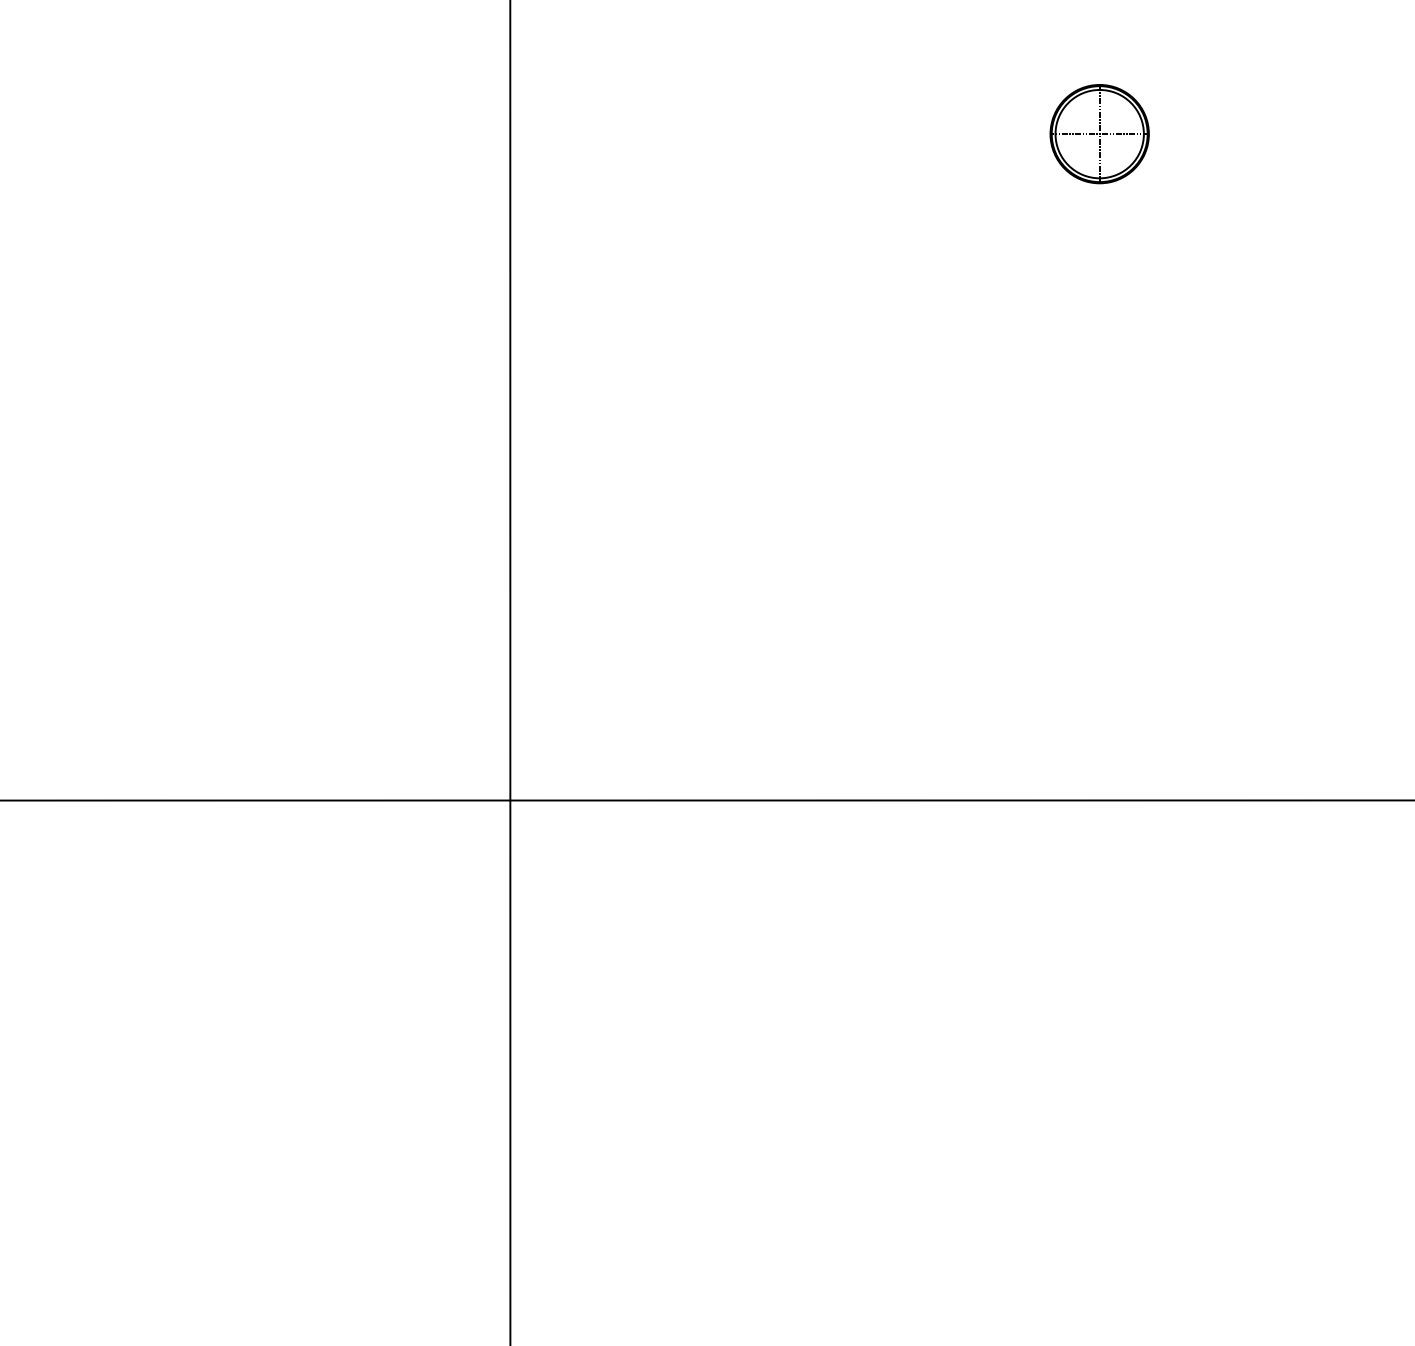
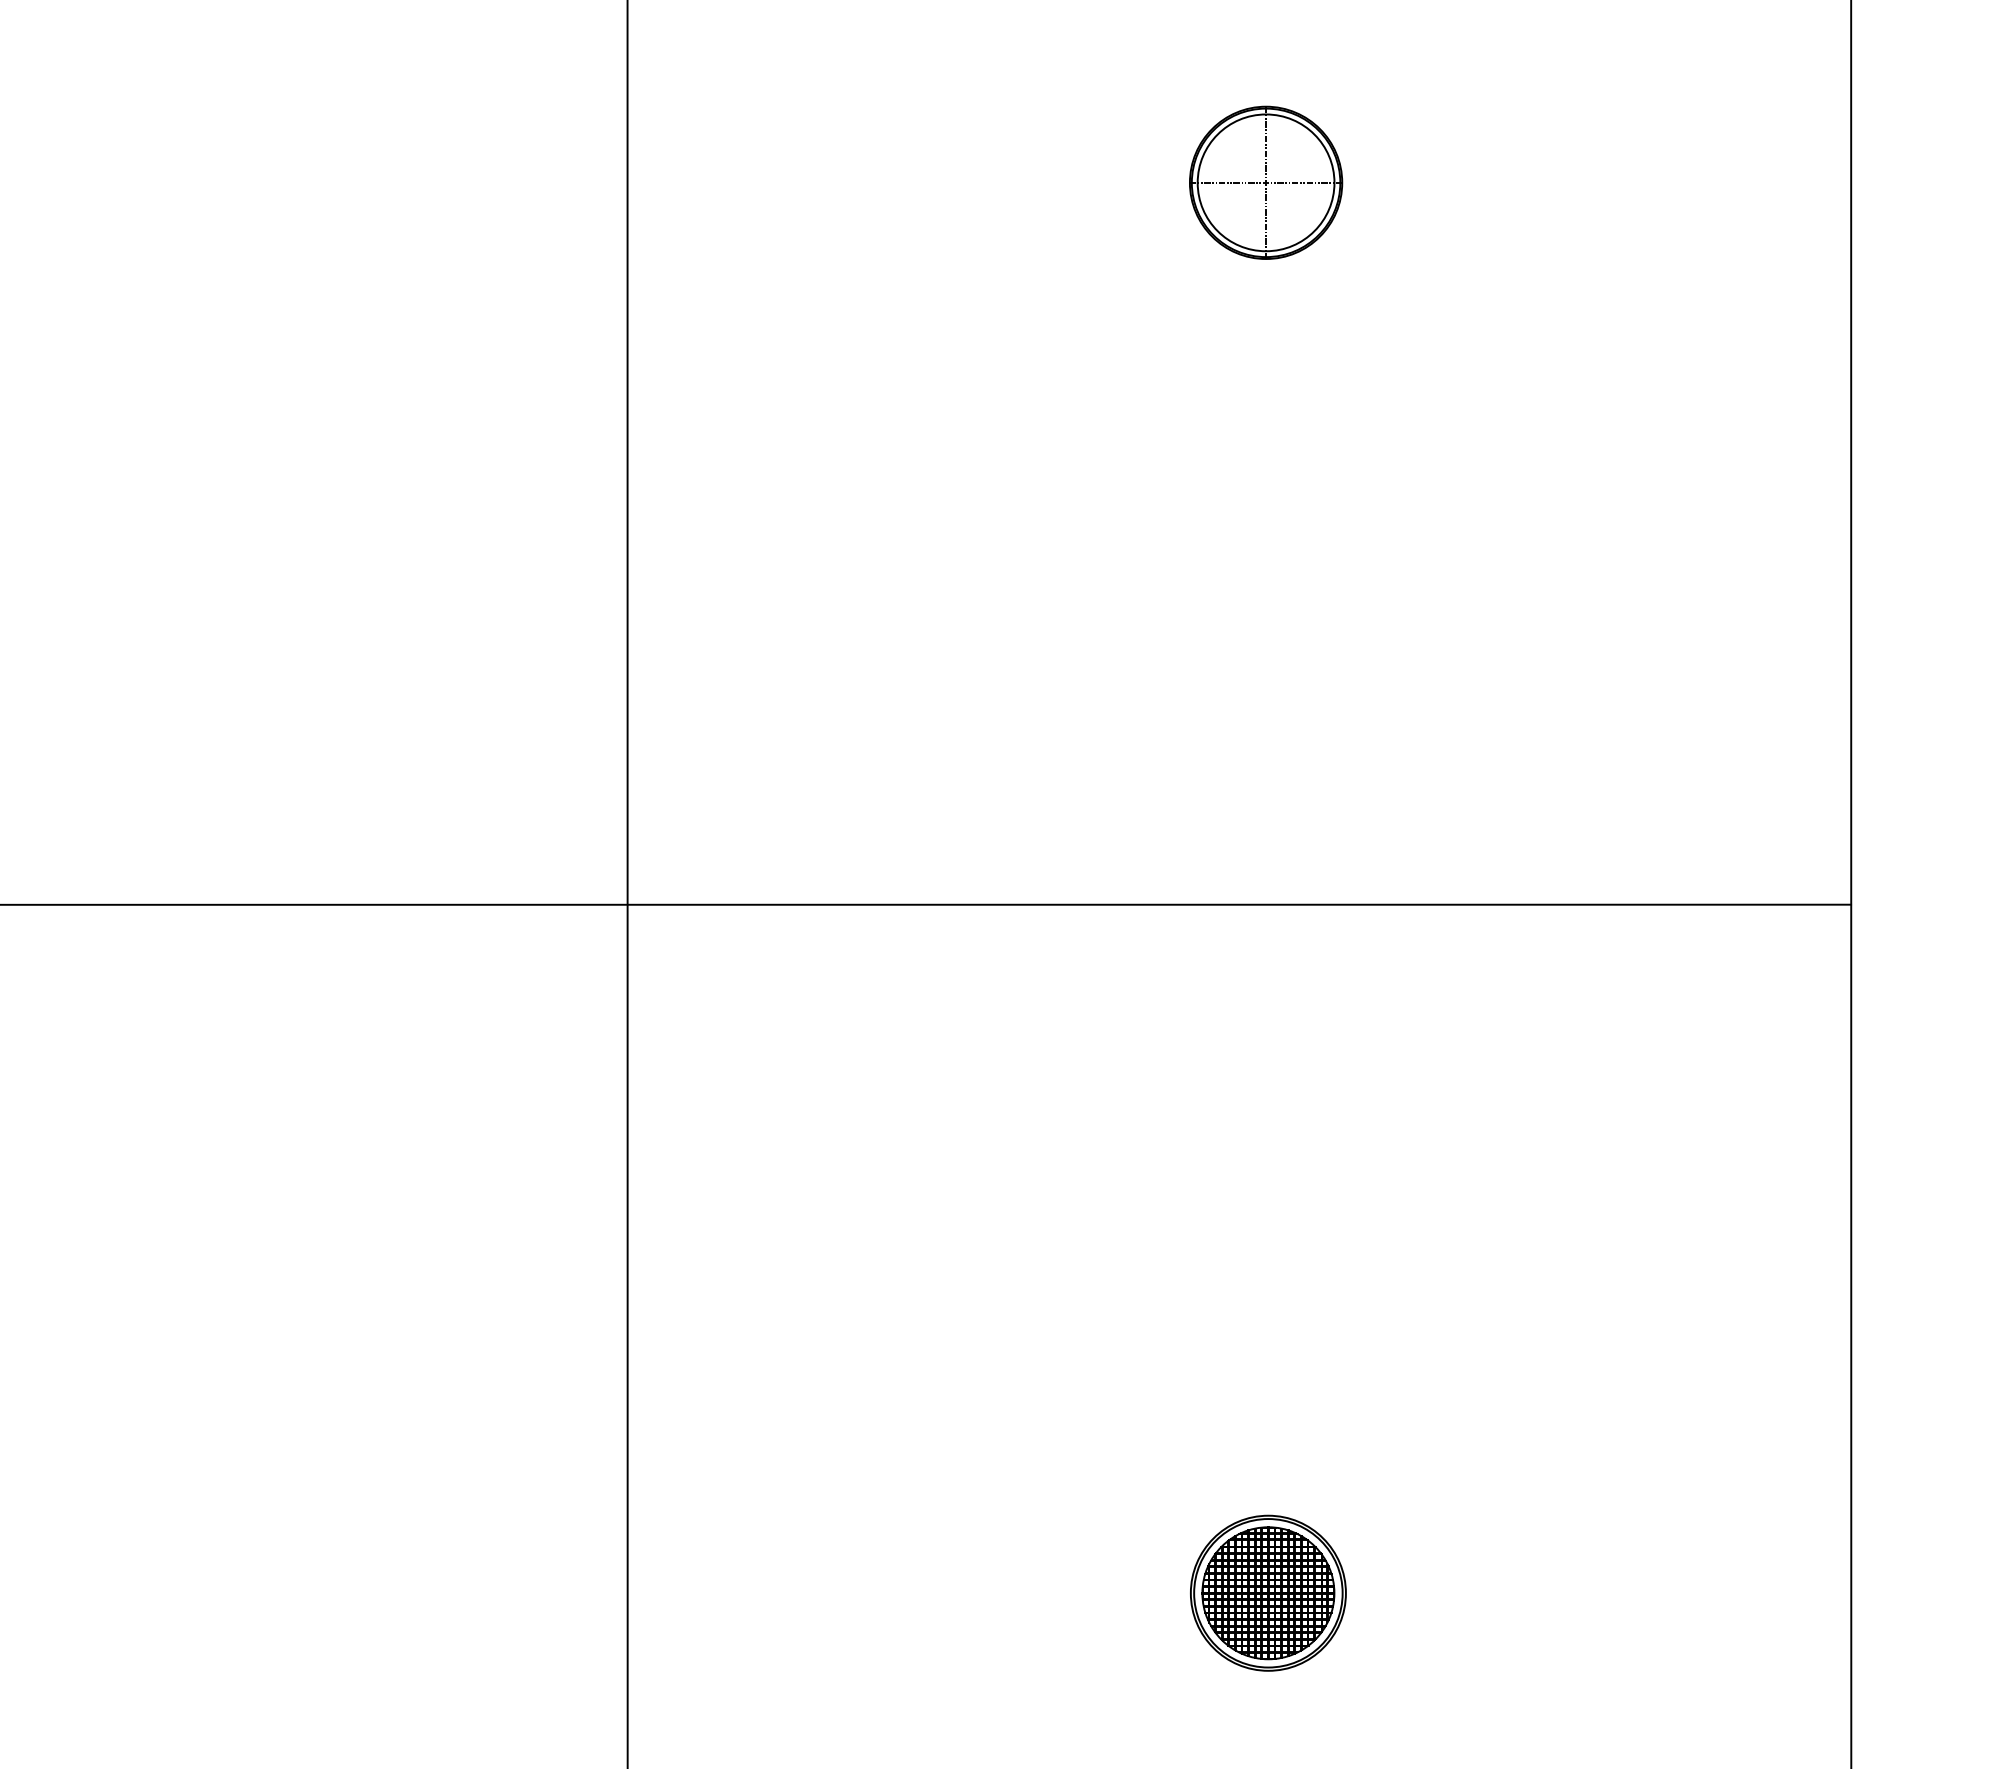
part: (1099, 133) -> (1266, 182), size x1.43

